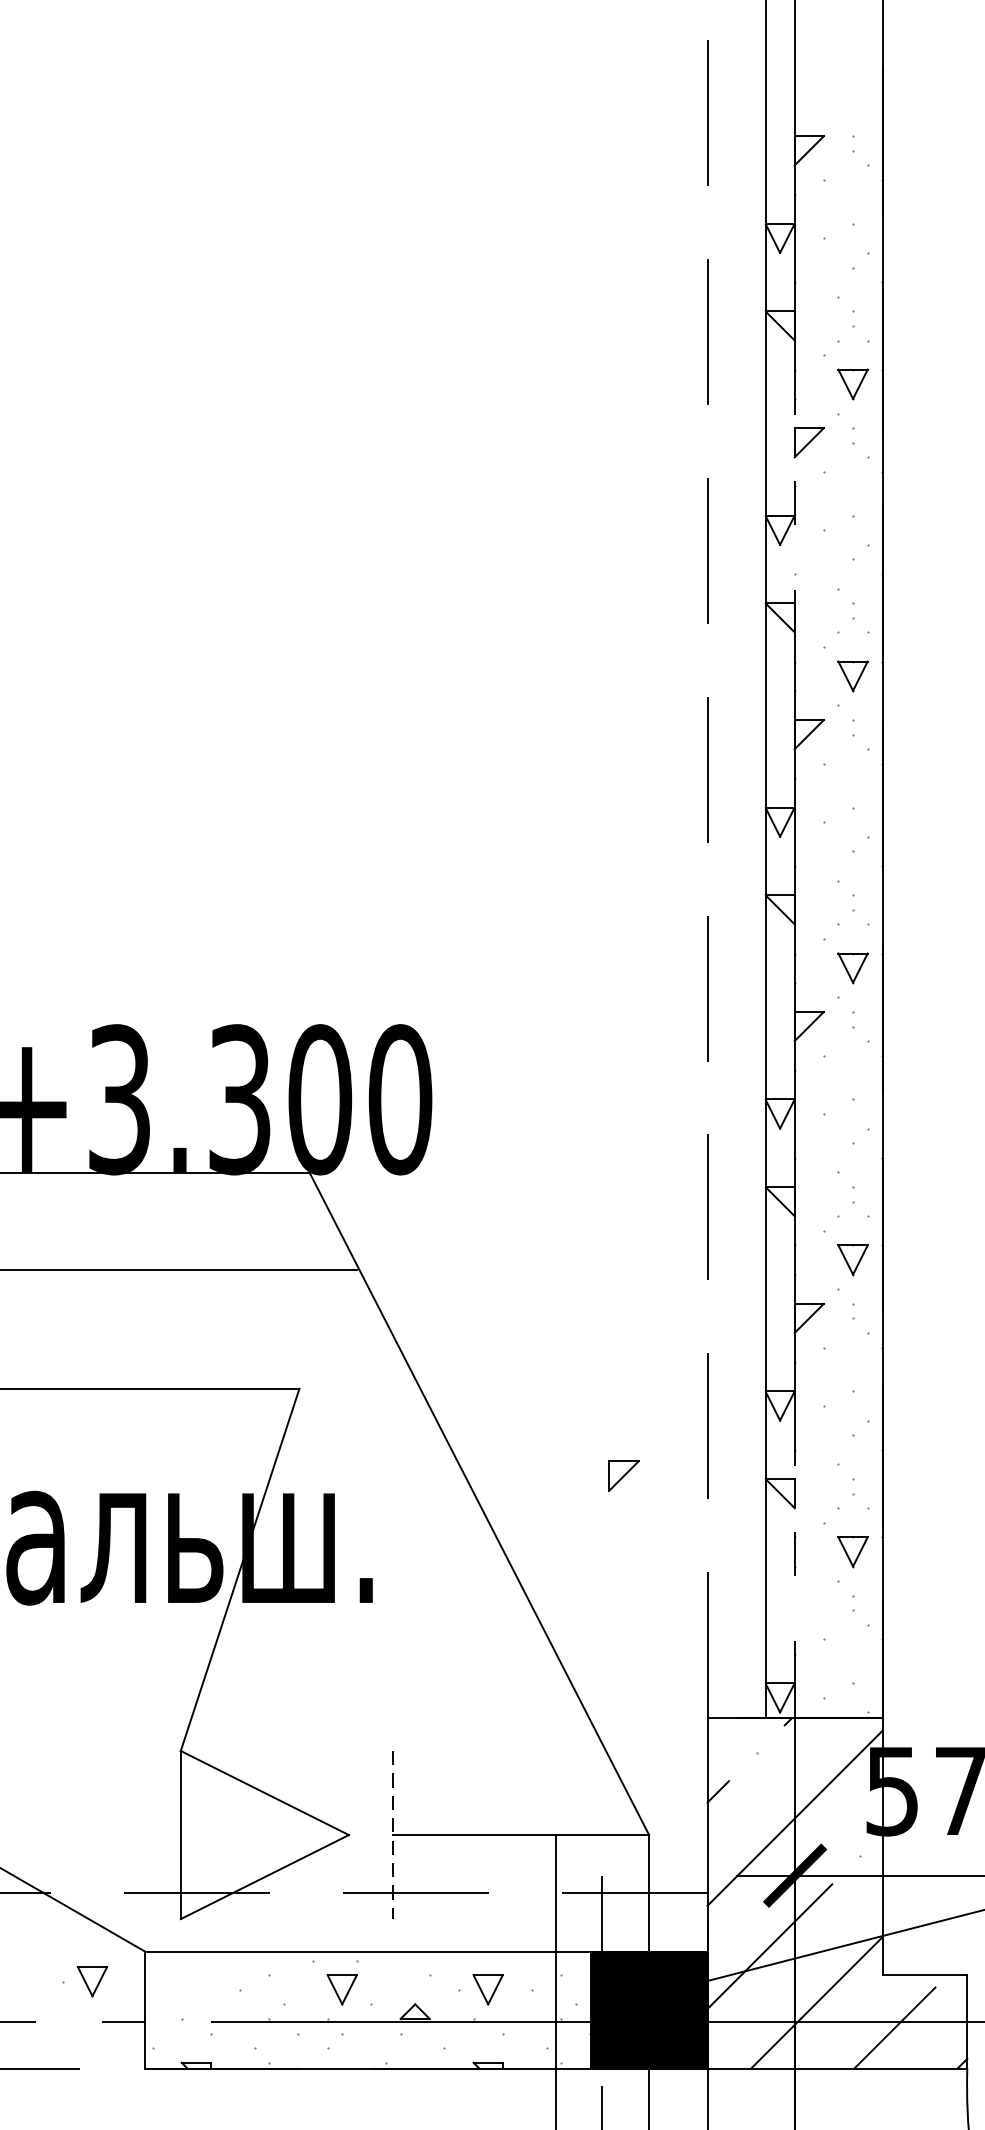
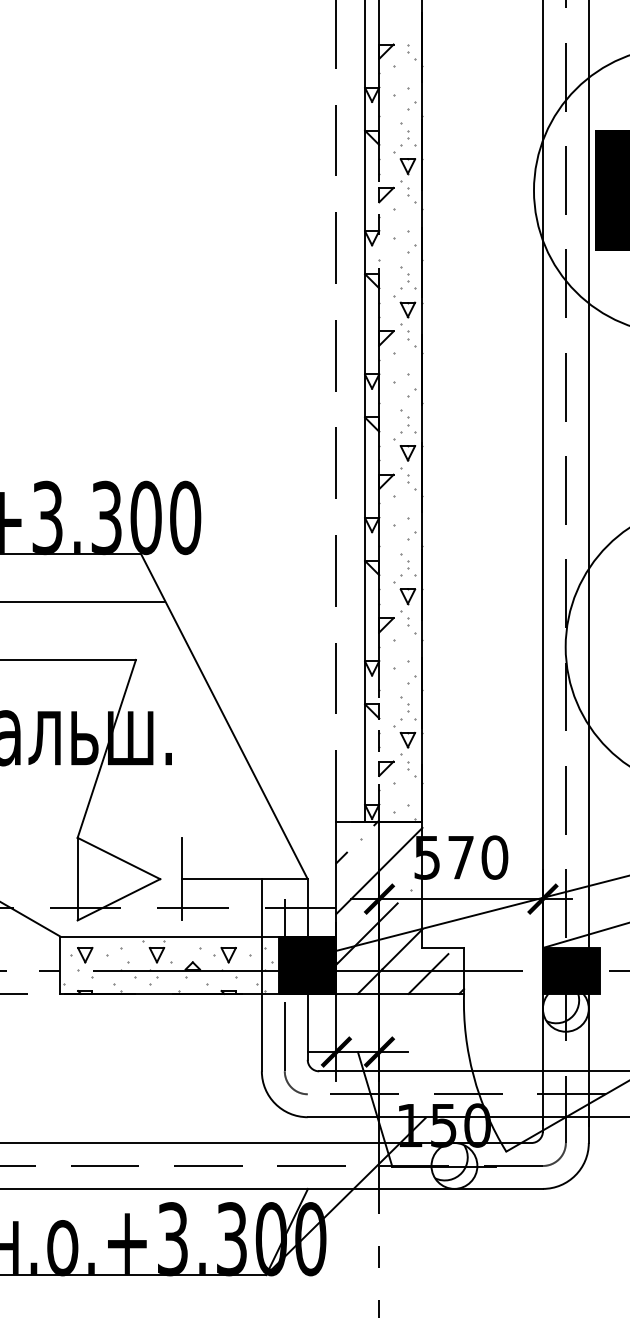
part: (624, 1475) -> (386, 768), moved
line: (392, 1835) -> (181, 879), dashed -> solid
part: (84, 1982) -> (81, 955), moved

